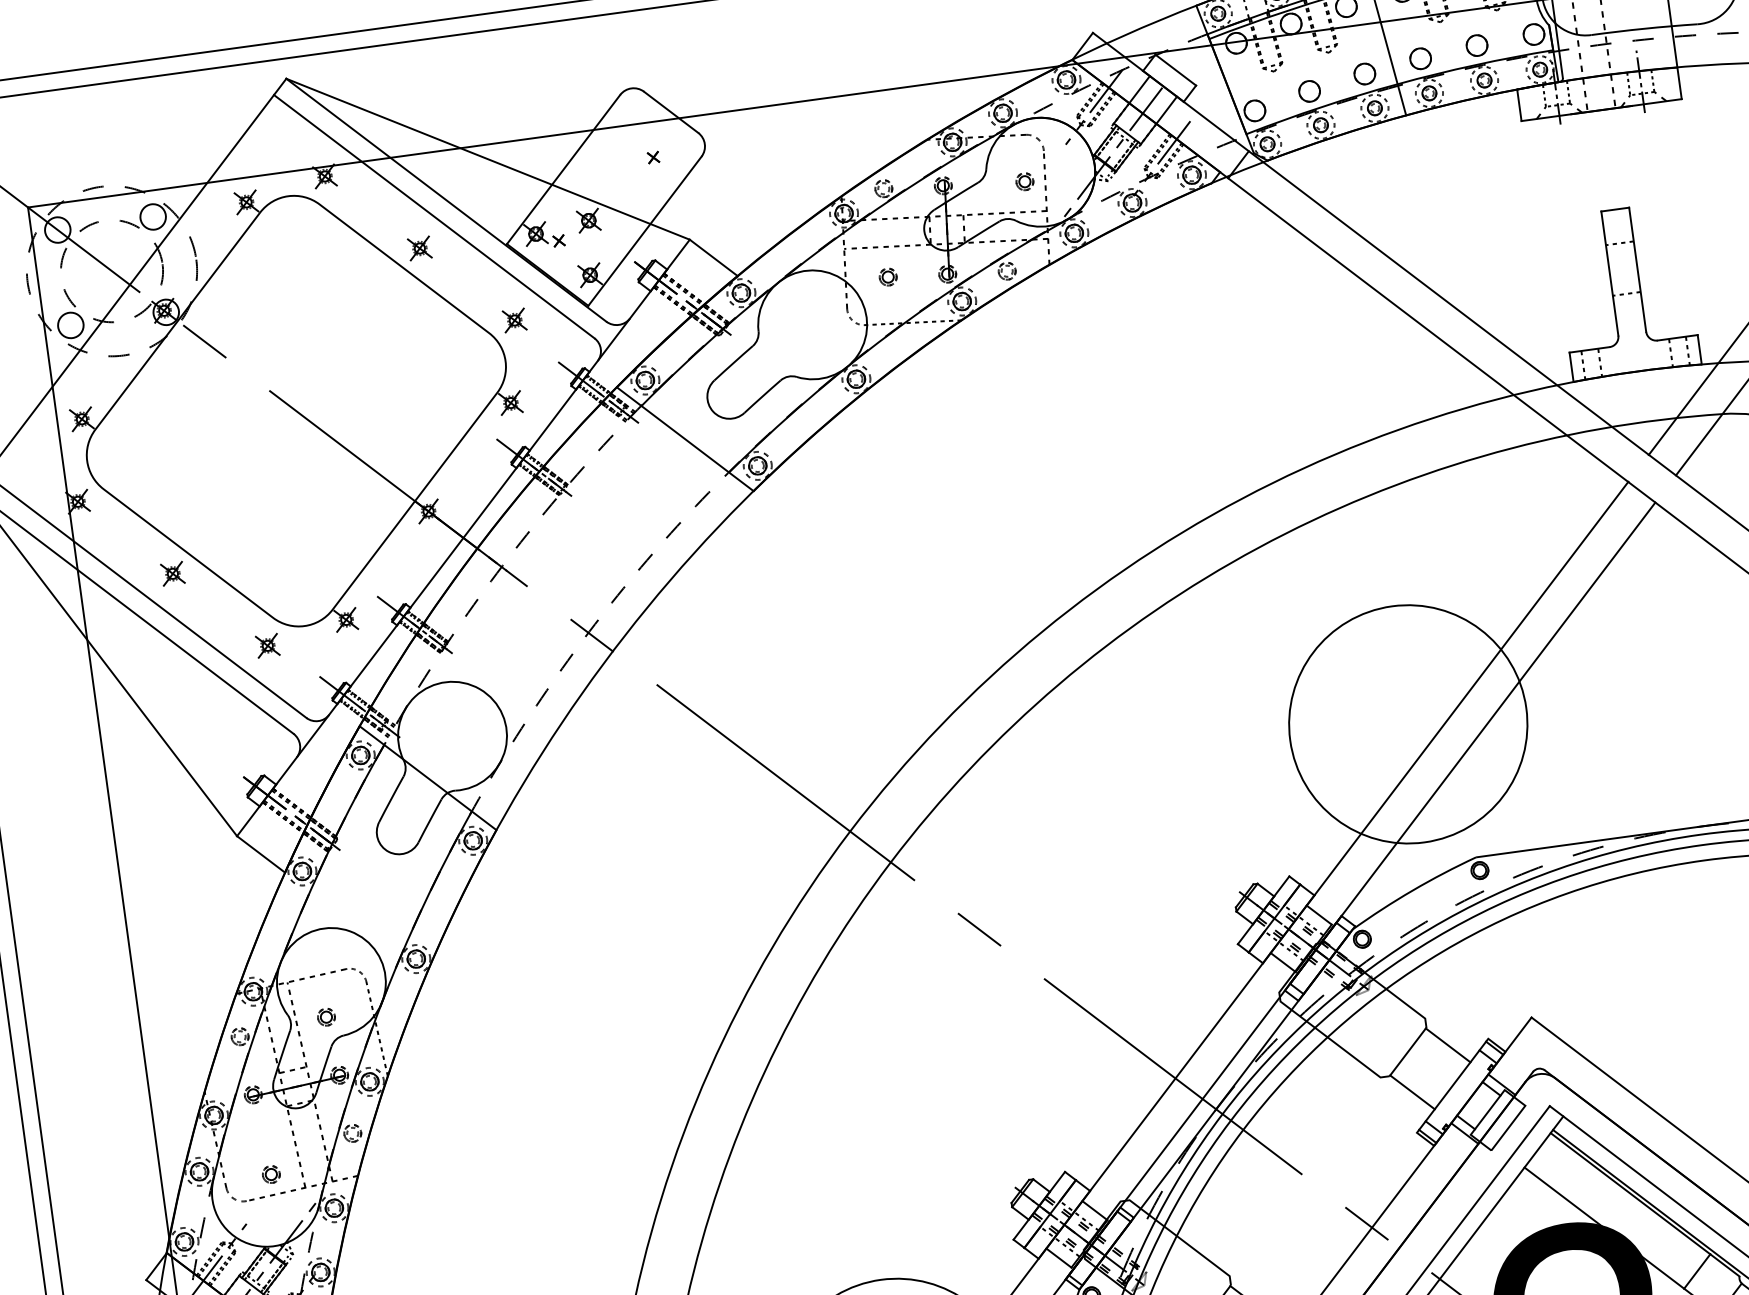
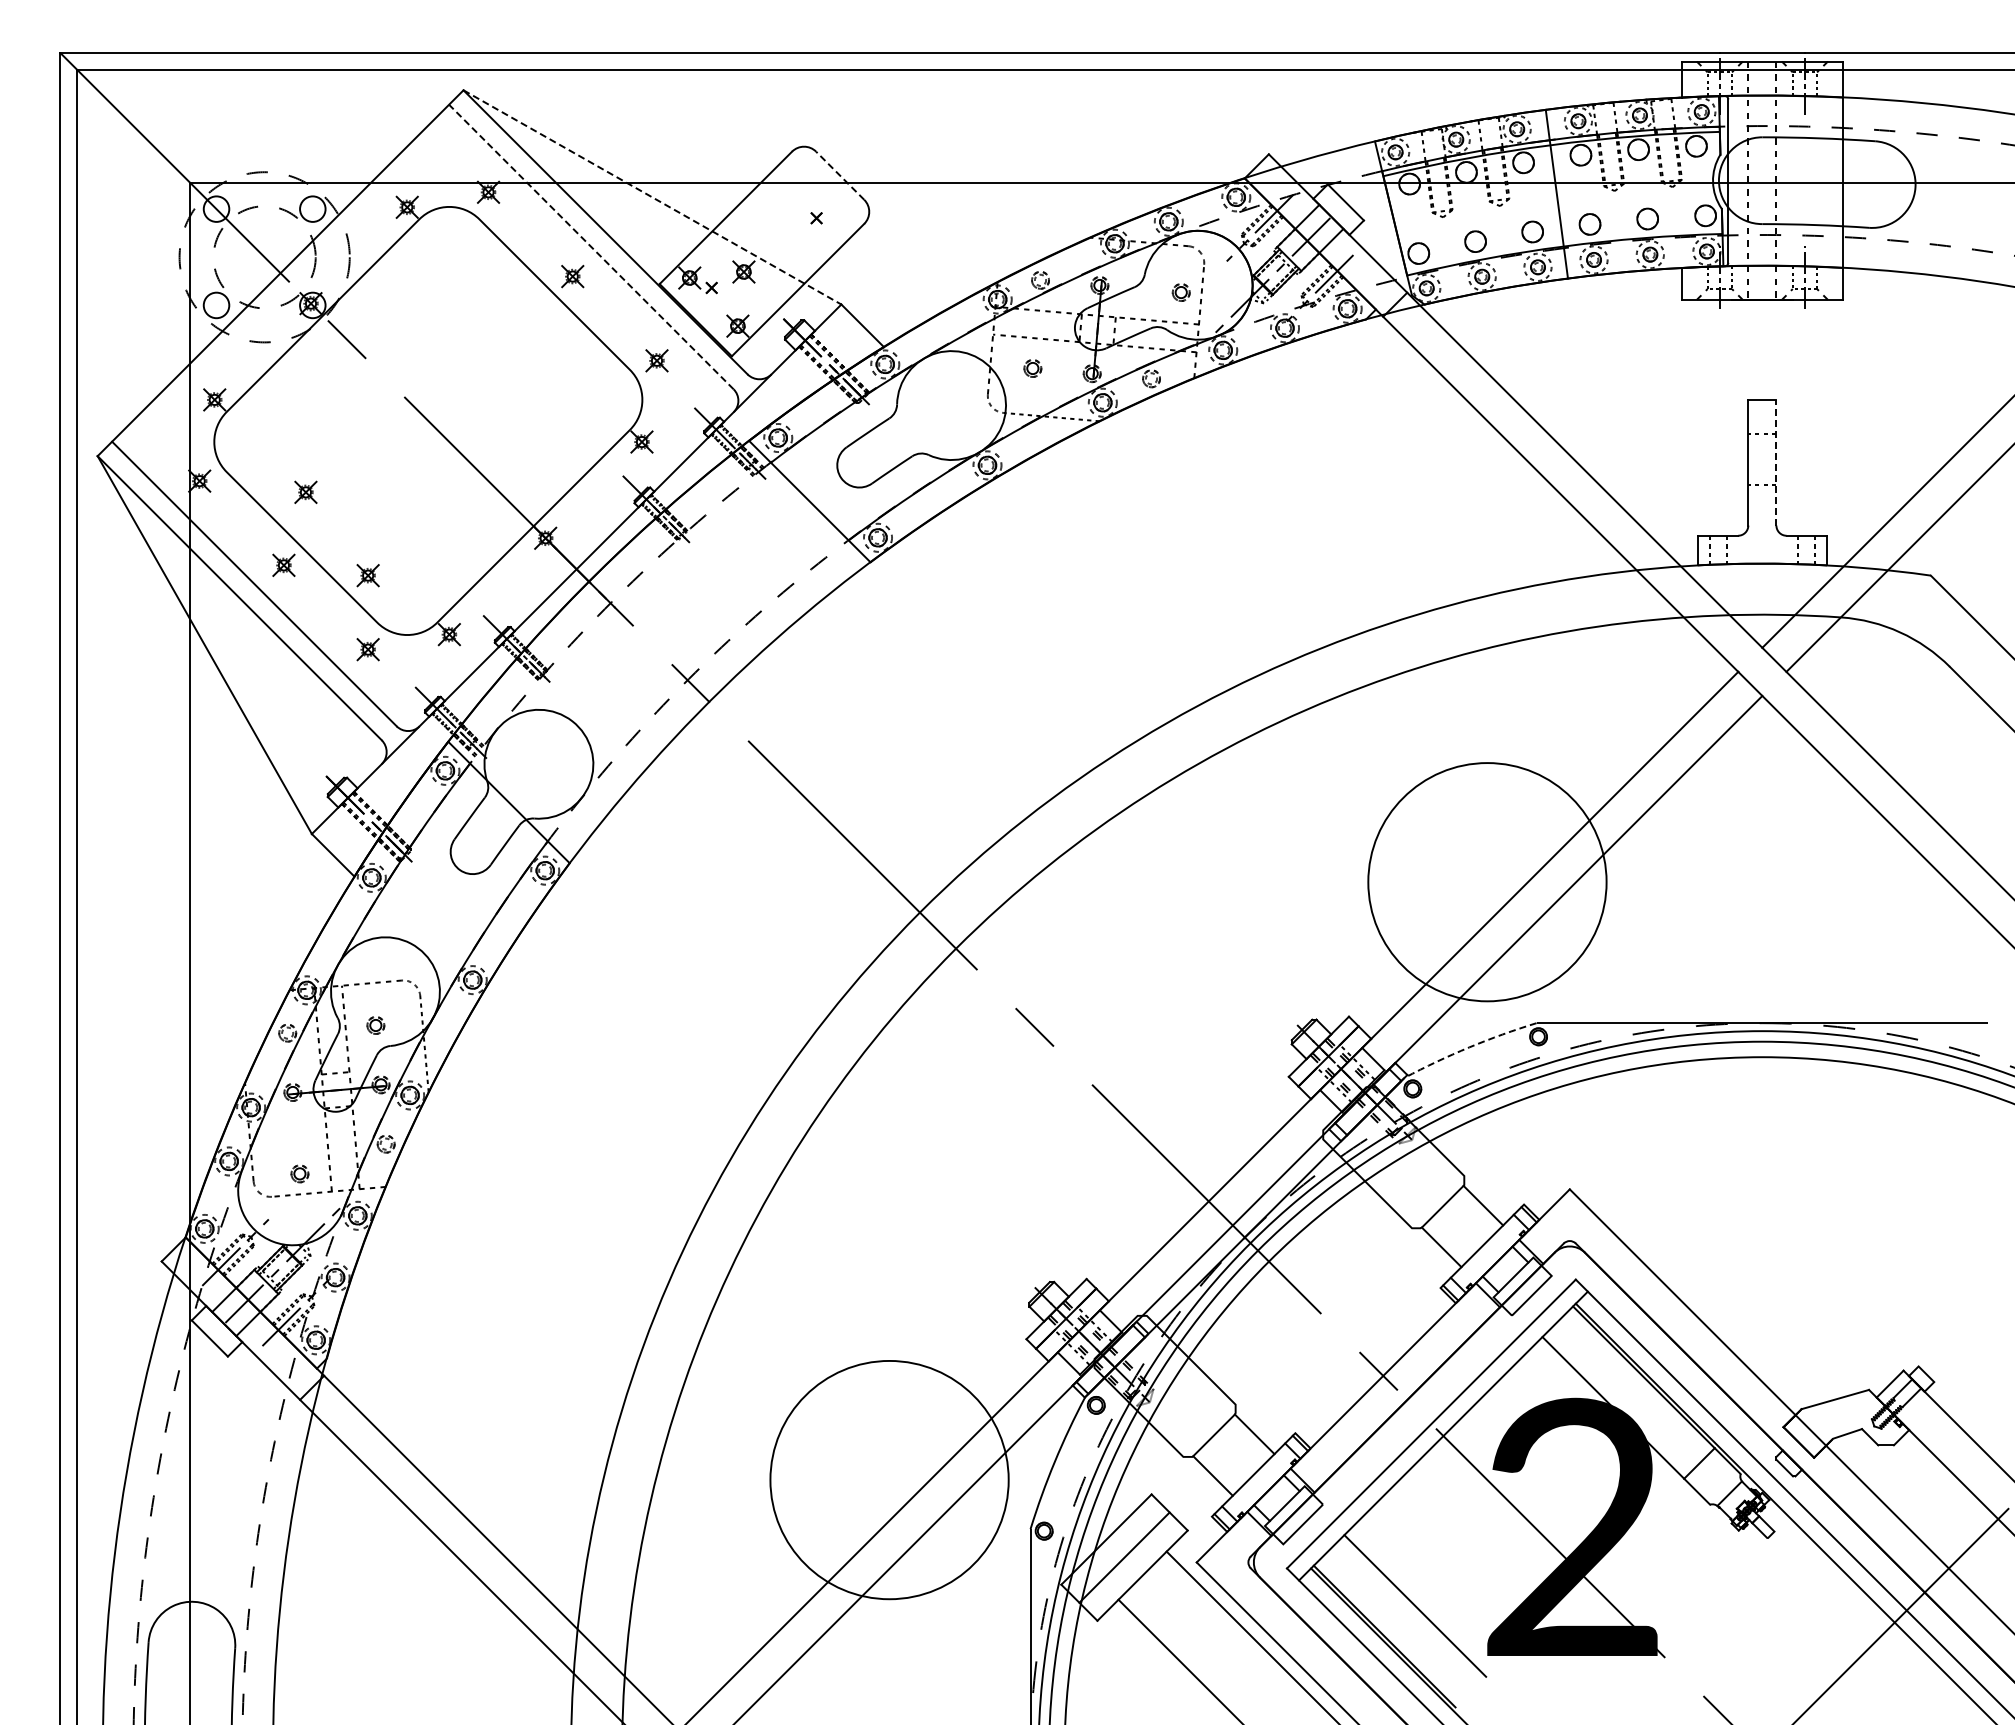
line: (670, 112) -> (839, 175), solid -> dashed
line: (488, 159) -> (652, 197), solid -> dashed
line: (434, 216) -> (591, 246), solid -> dashed
line: (1637, 269) -> (1776, 462), solid -> dashed
part: (184, 497) -> (305, 491), added
part: (257, 572) -> (367, 575), added
arc: (1412, 890) -> (1469, 1047), solid -> dashed

